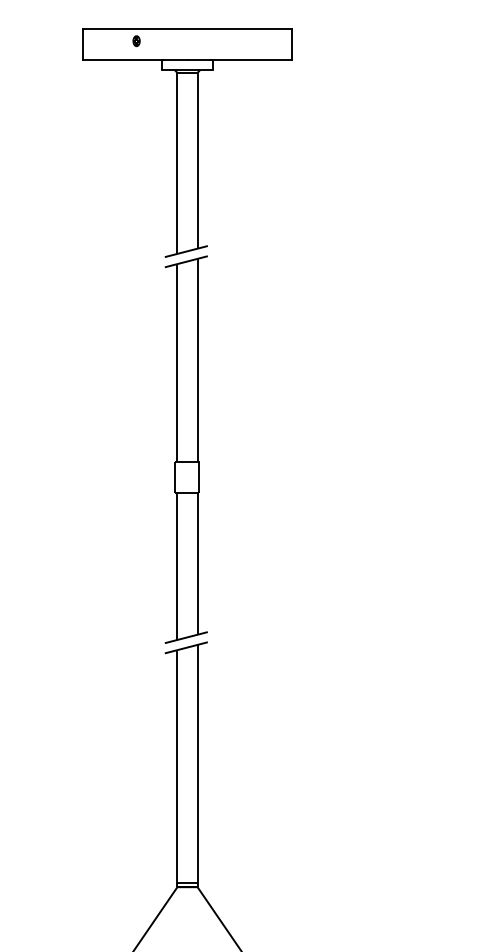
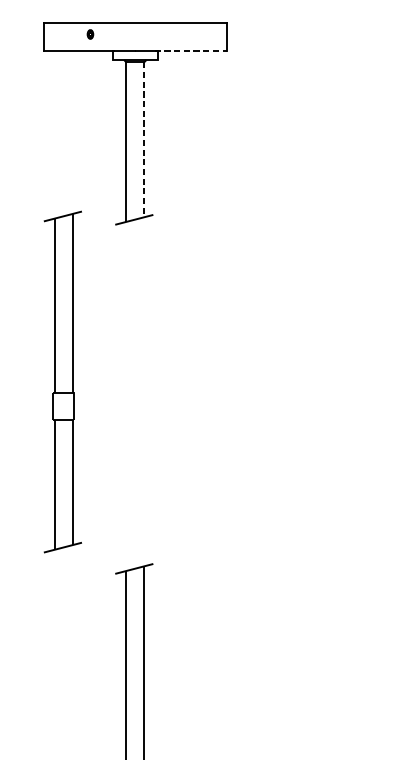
line: (250, 60) -> (190, 51), solid -> dashed
line: (197, 160) -> (144, 139), solid -> dashed
part: (185, 449) -> (62, 381), moved

